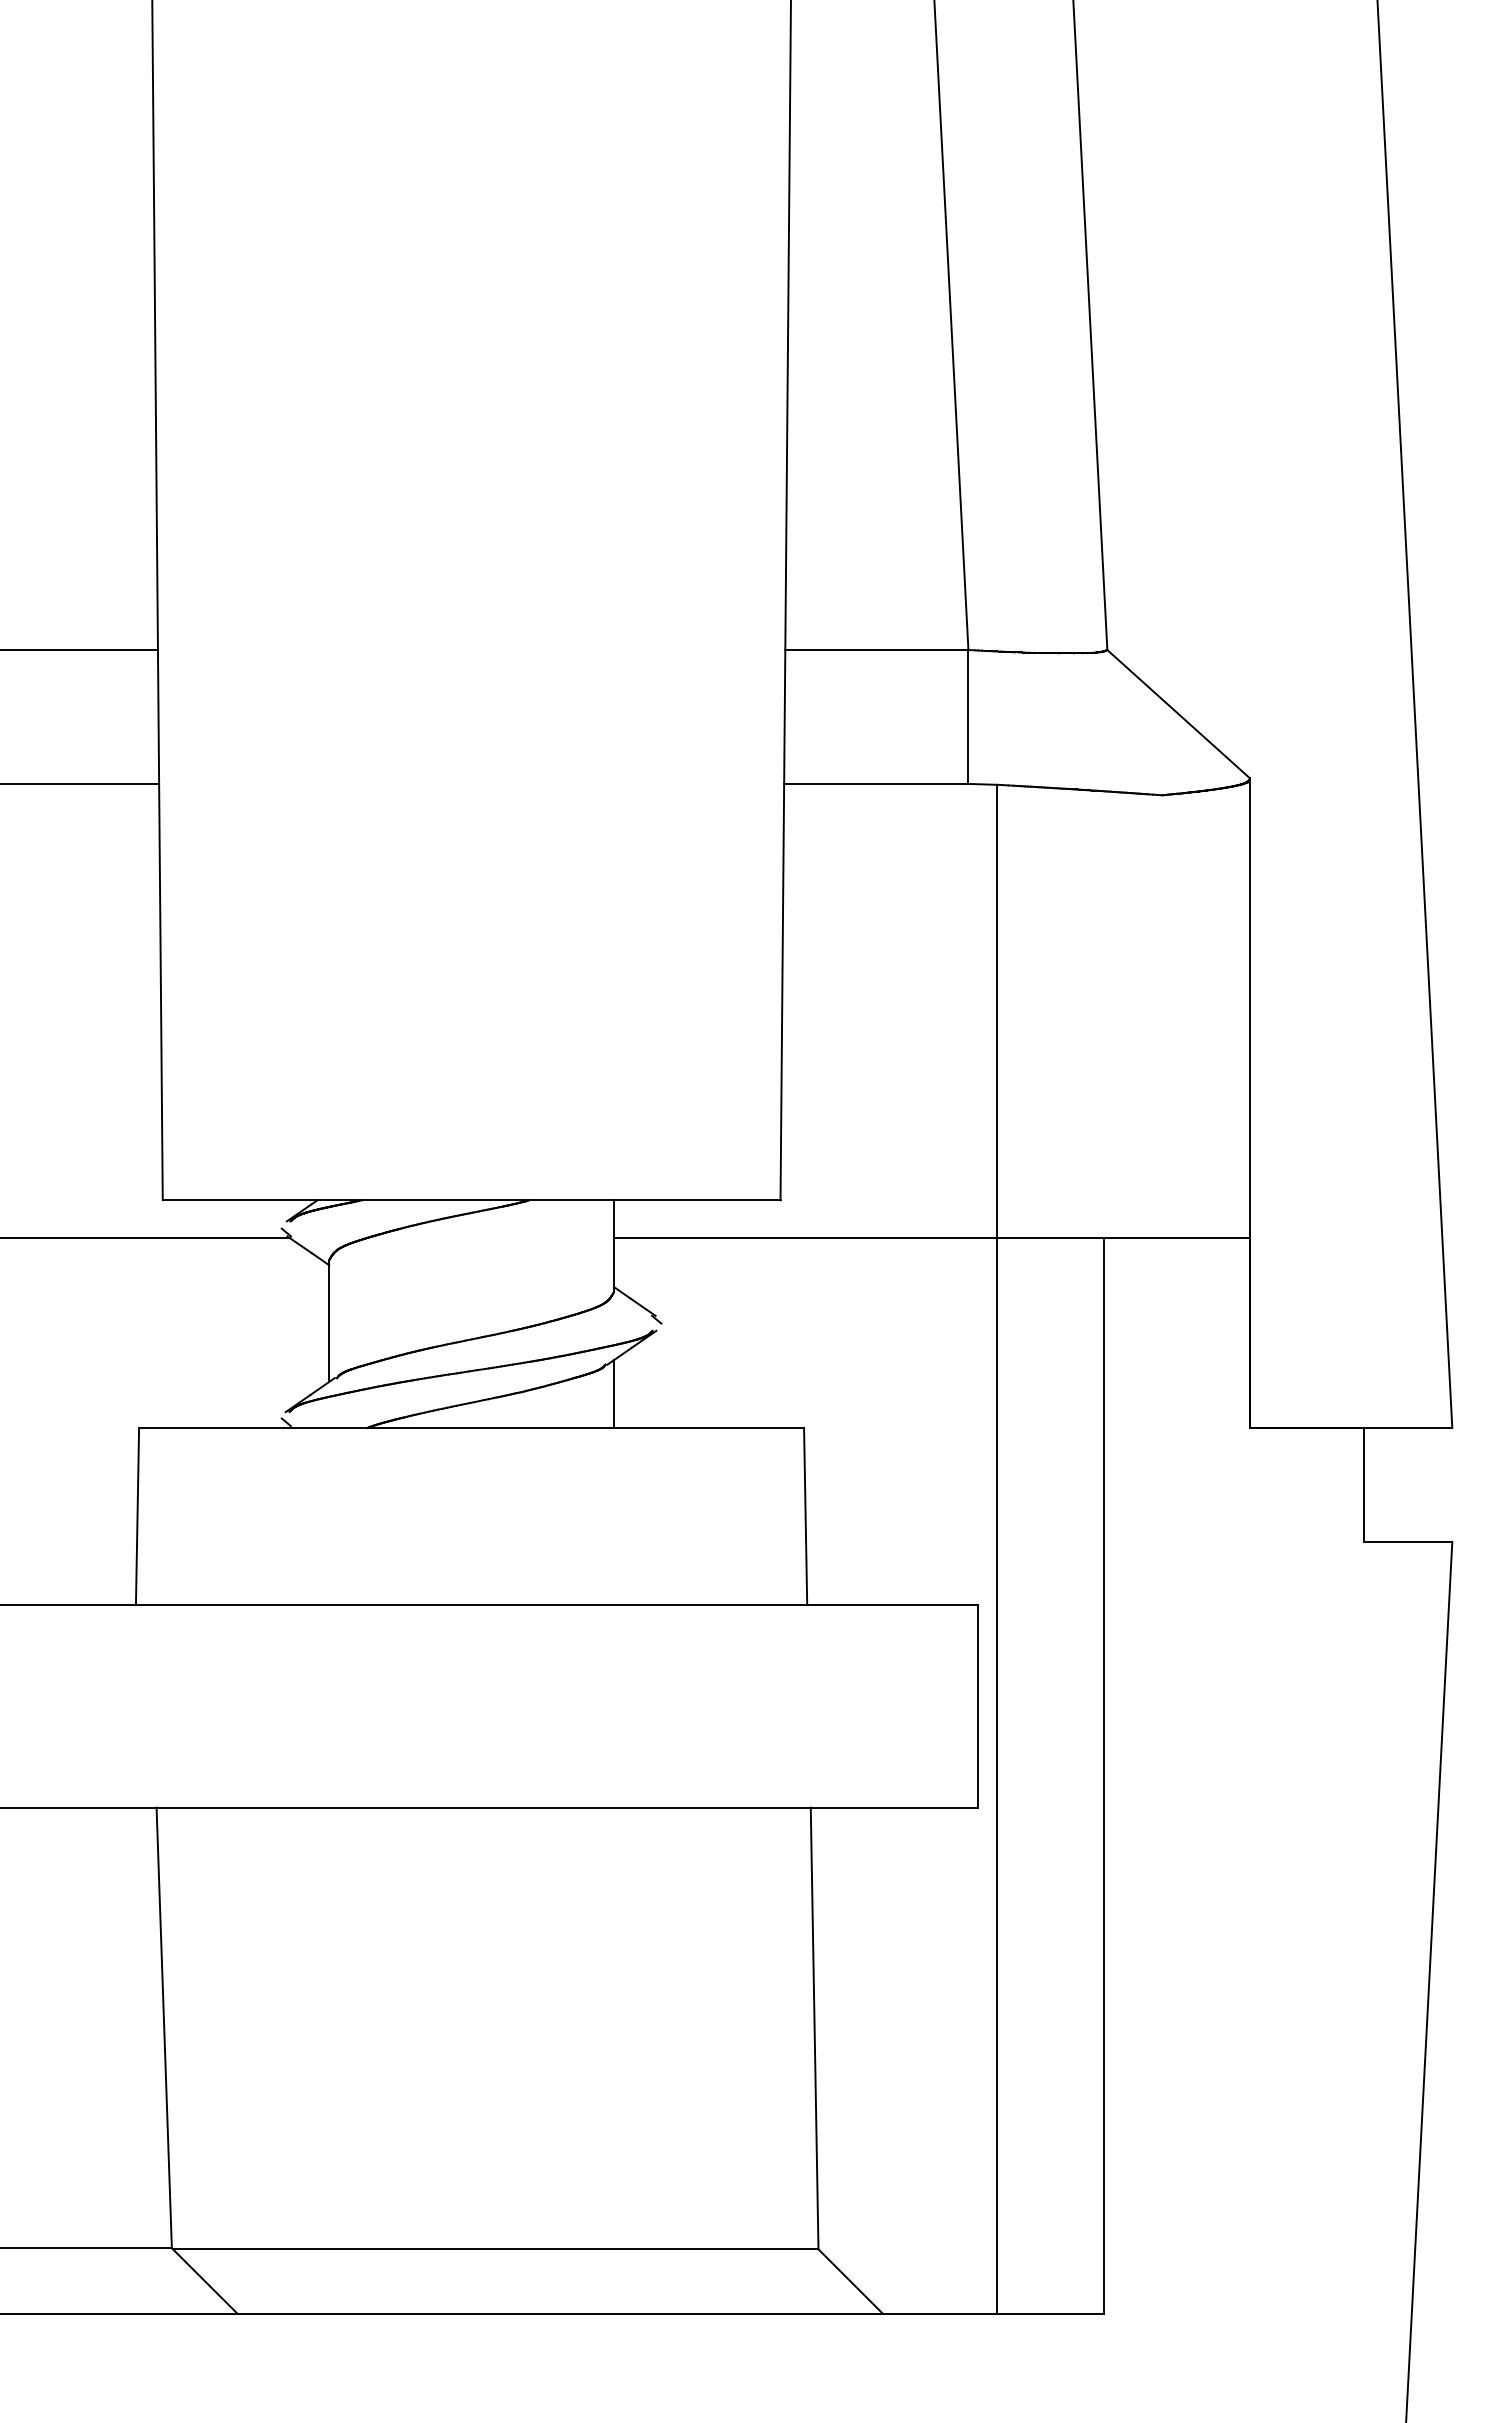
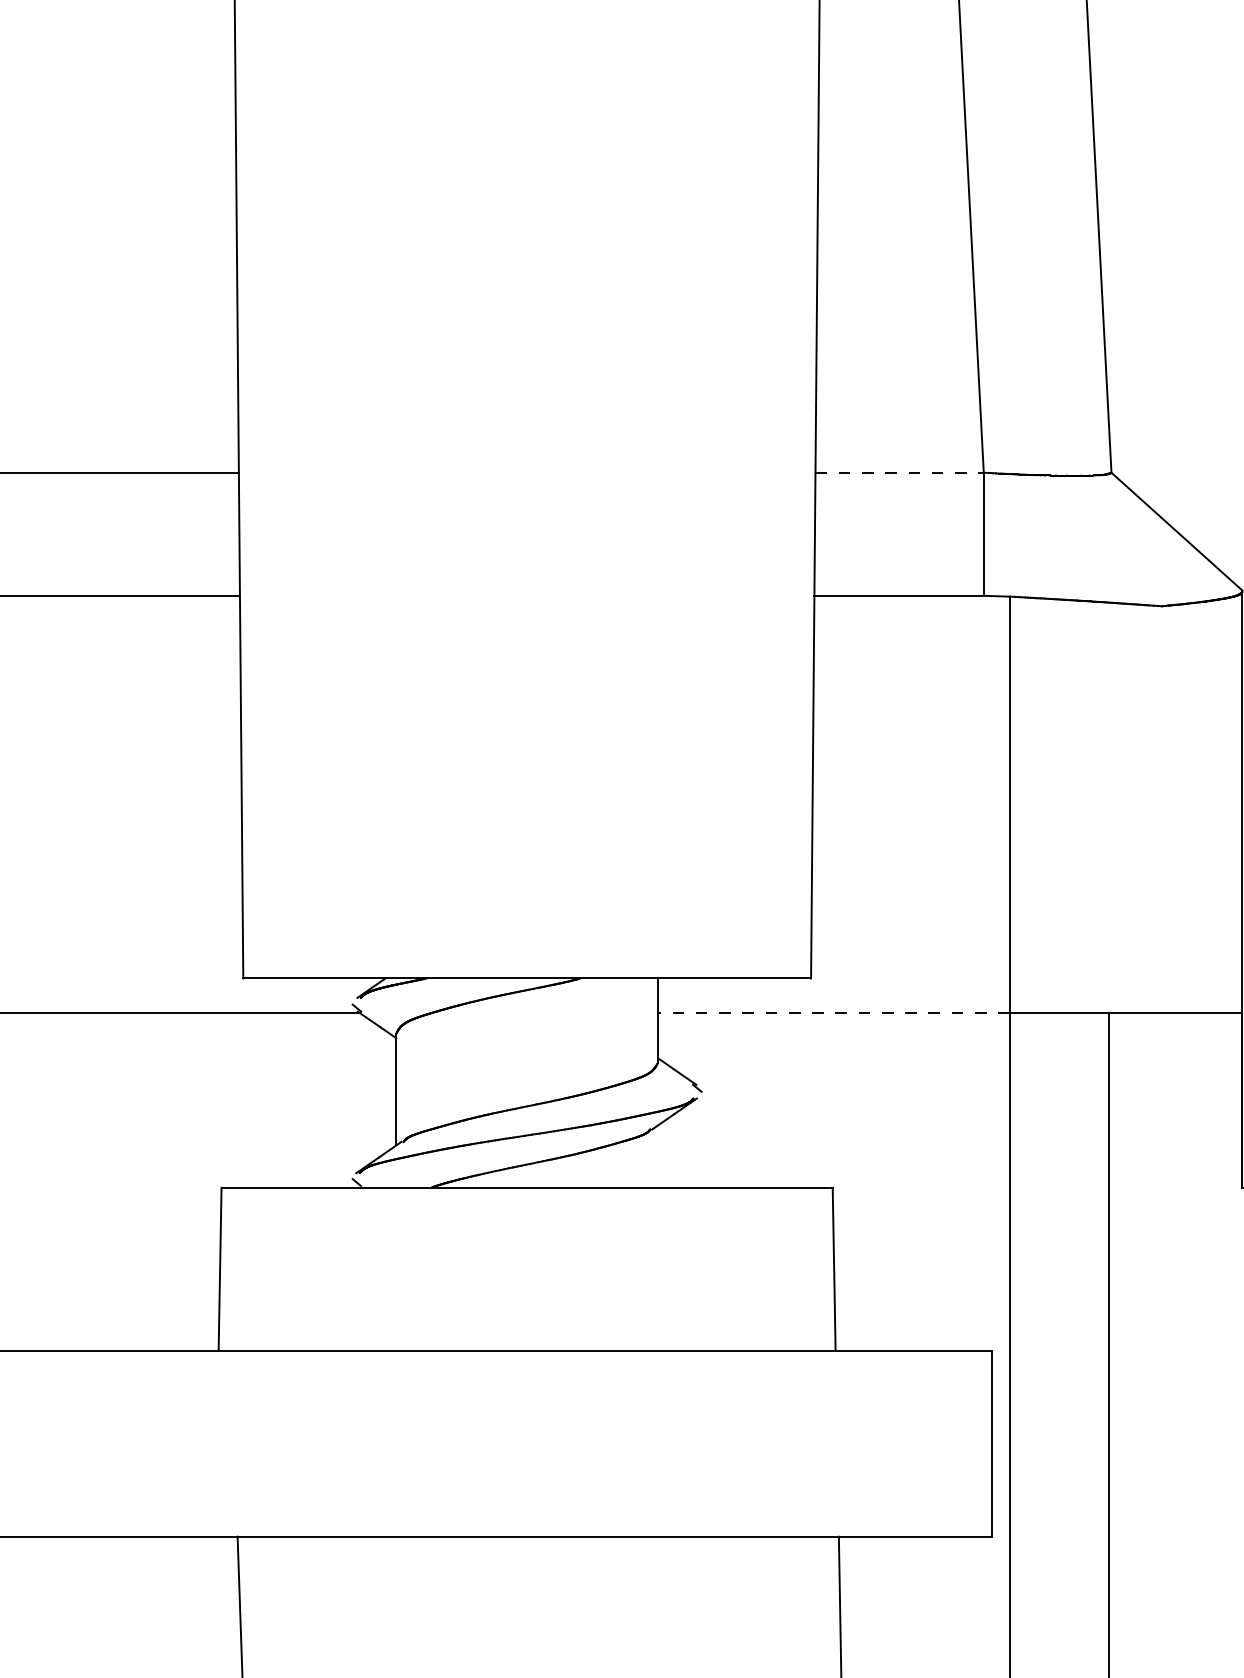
line: (876, 650) -> (899, 473), solid -> dashed
line: (804, 1238) -> (833, 1013), solid -> dashed
line: (614, 1394) -> (658, 1157), removed

